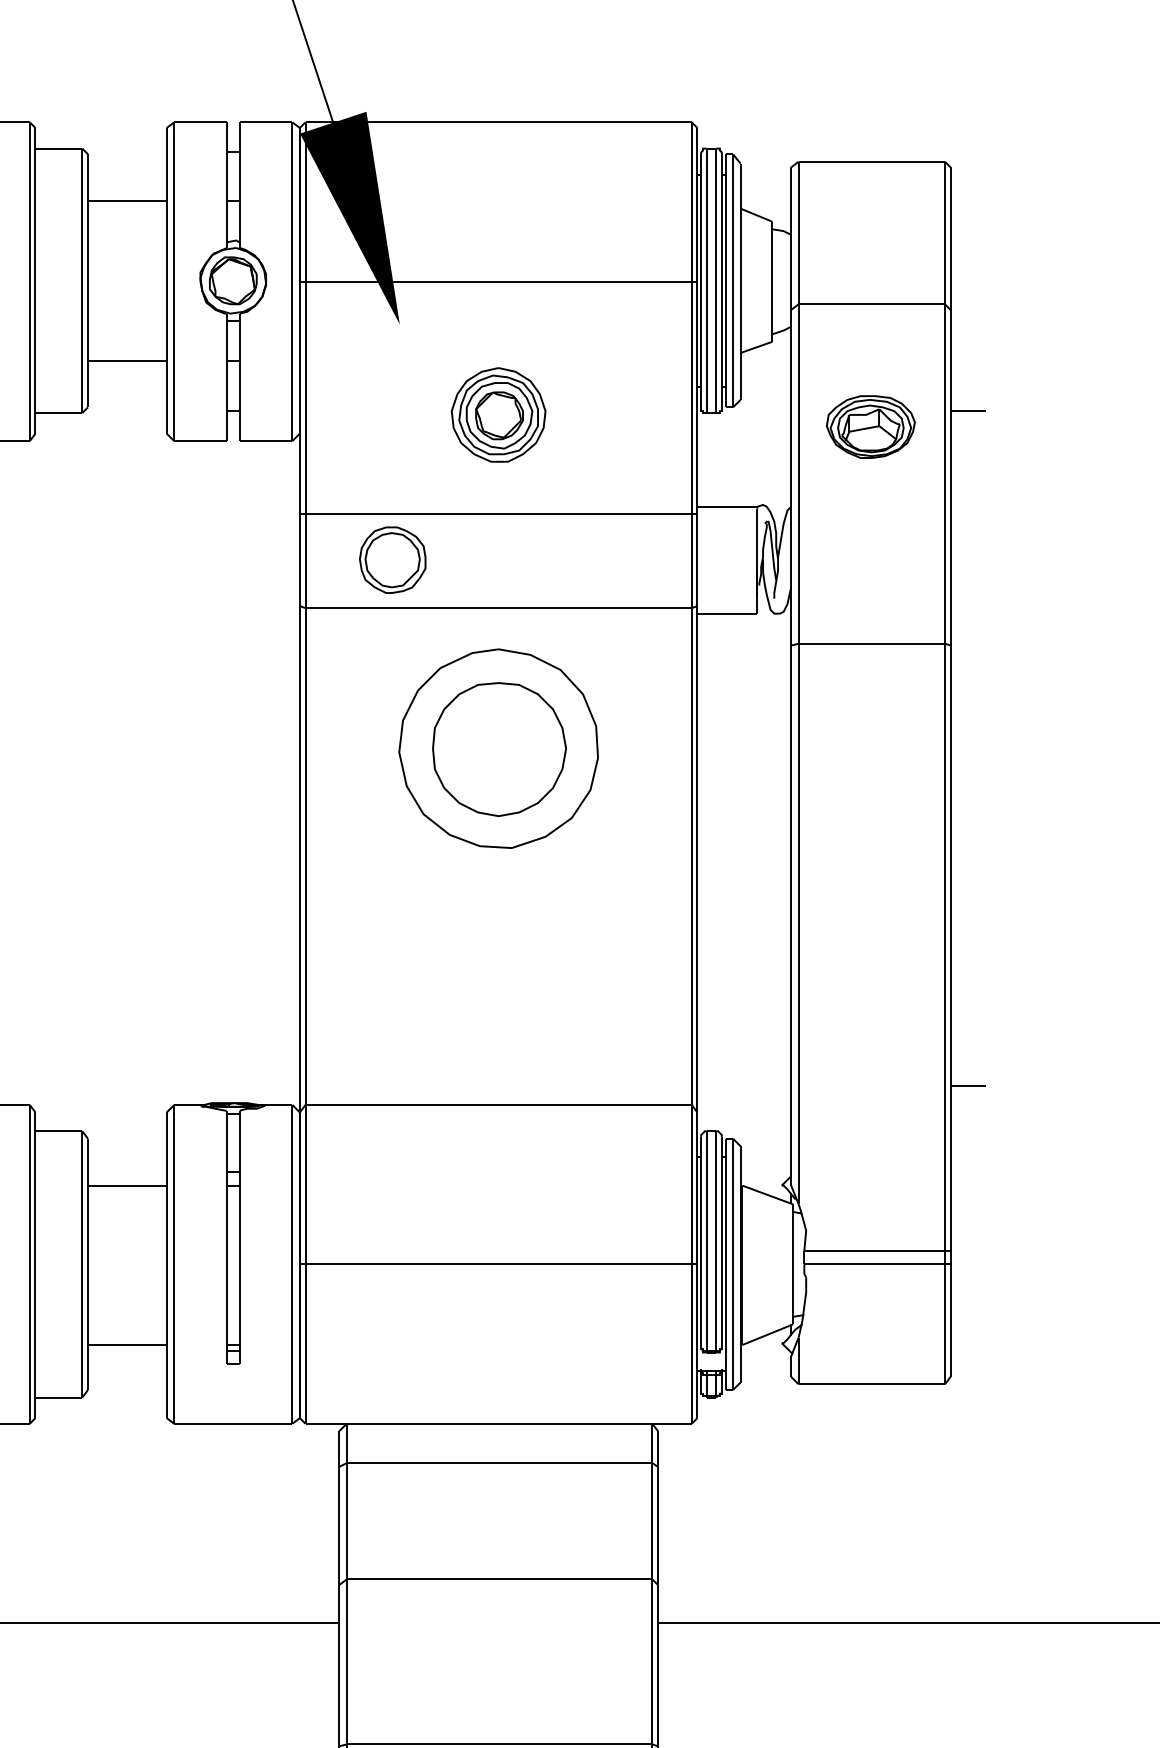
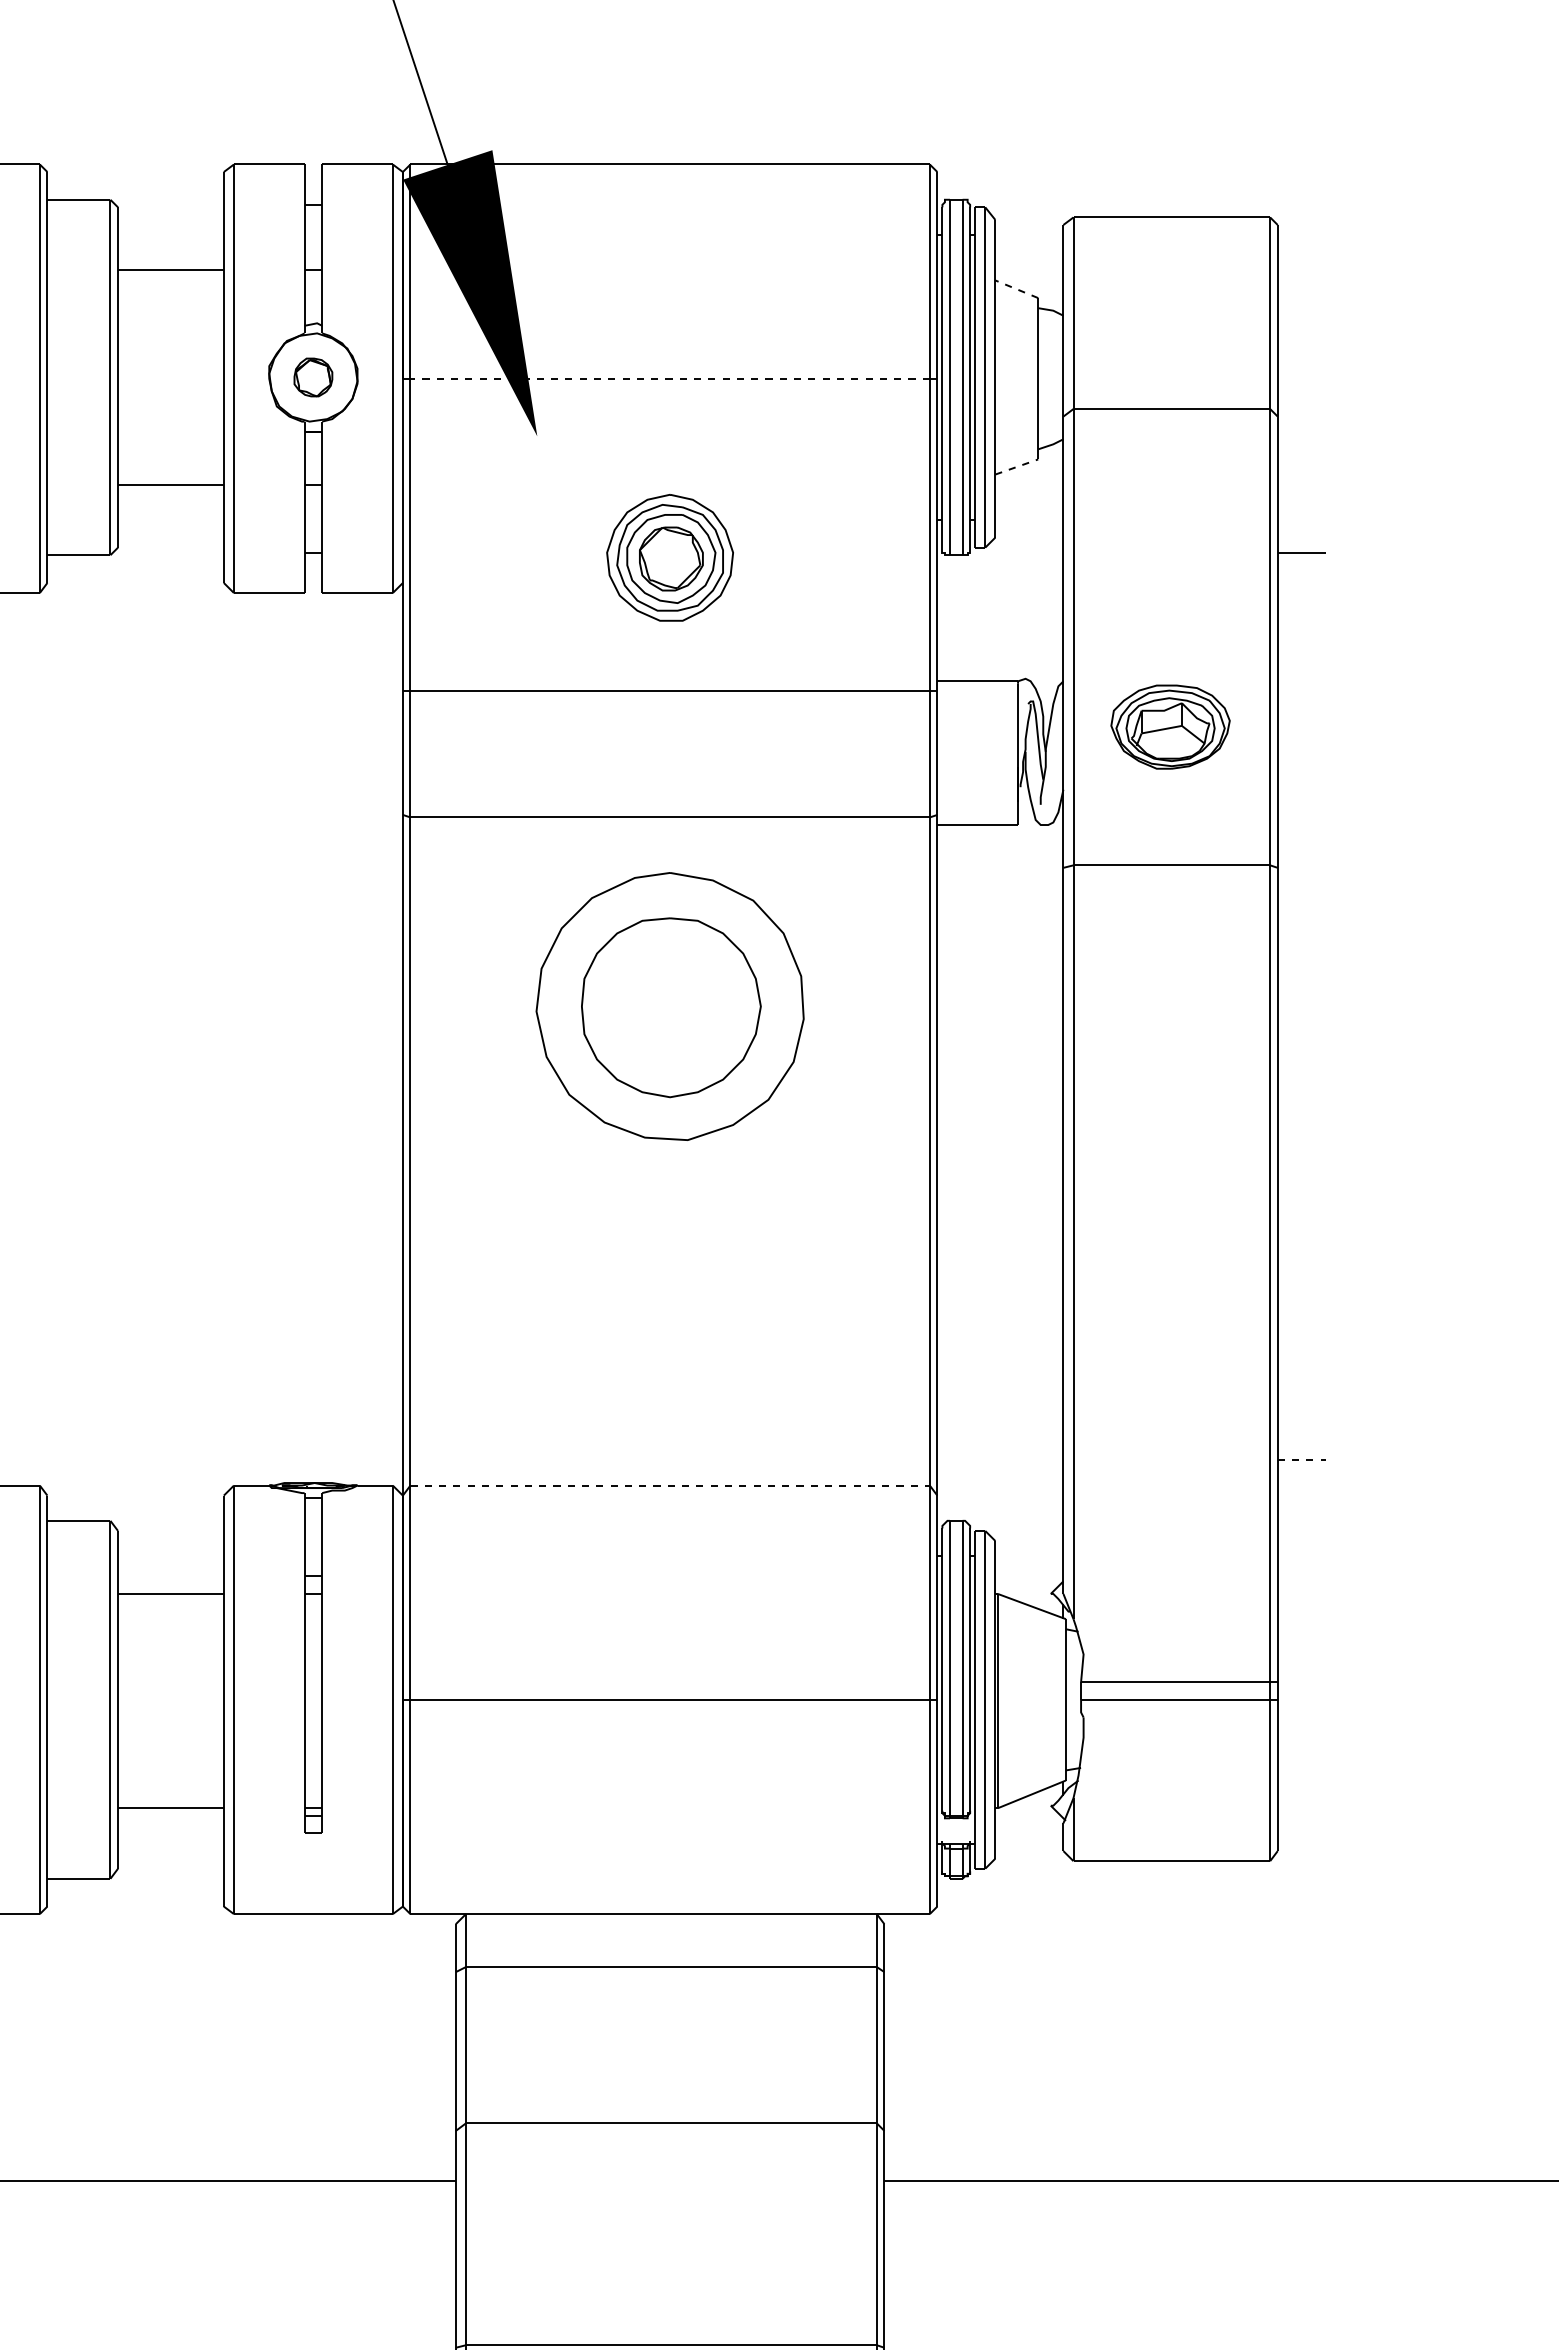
line: (756, 215) -> (1016, 289), solid -> dashed
part: (233, 280) -> (313, 377), size x0.6
line: (498, 281) -> (670, 378), solid -> dashed
line: (756, 347) -> (1016, 467), solid -> dashed
part: (870, 426) -> (1170, 726), moved
part: (392, 560) -> (527, 753), removed
line: (968, 1086) -> (1301, 1460), solid -> dashed
line: (498, 1104) -> (670, 1485), solid -> dashed

